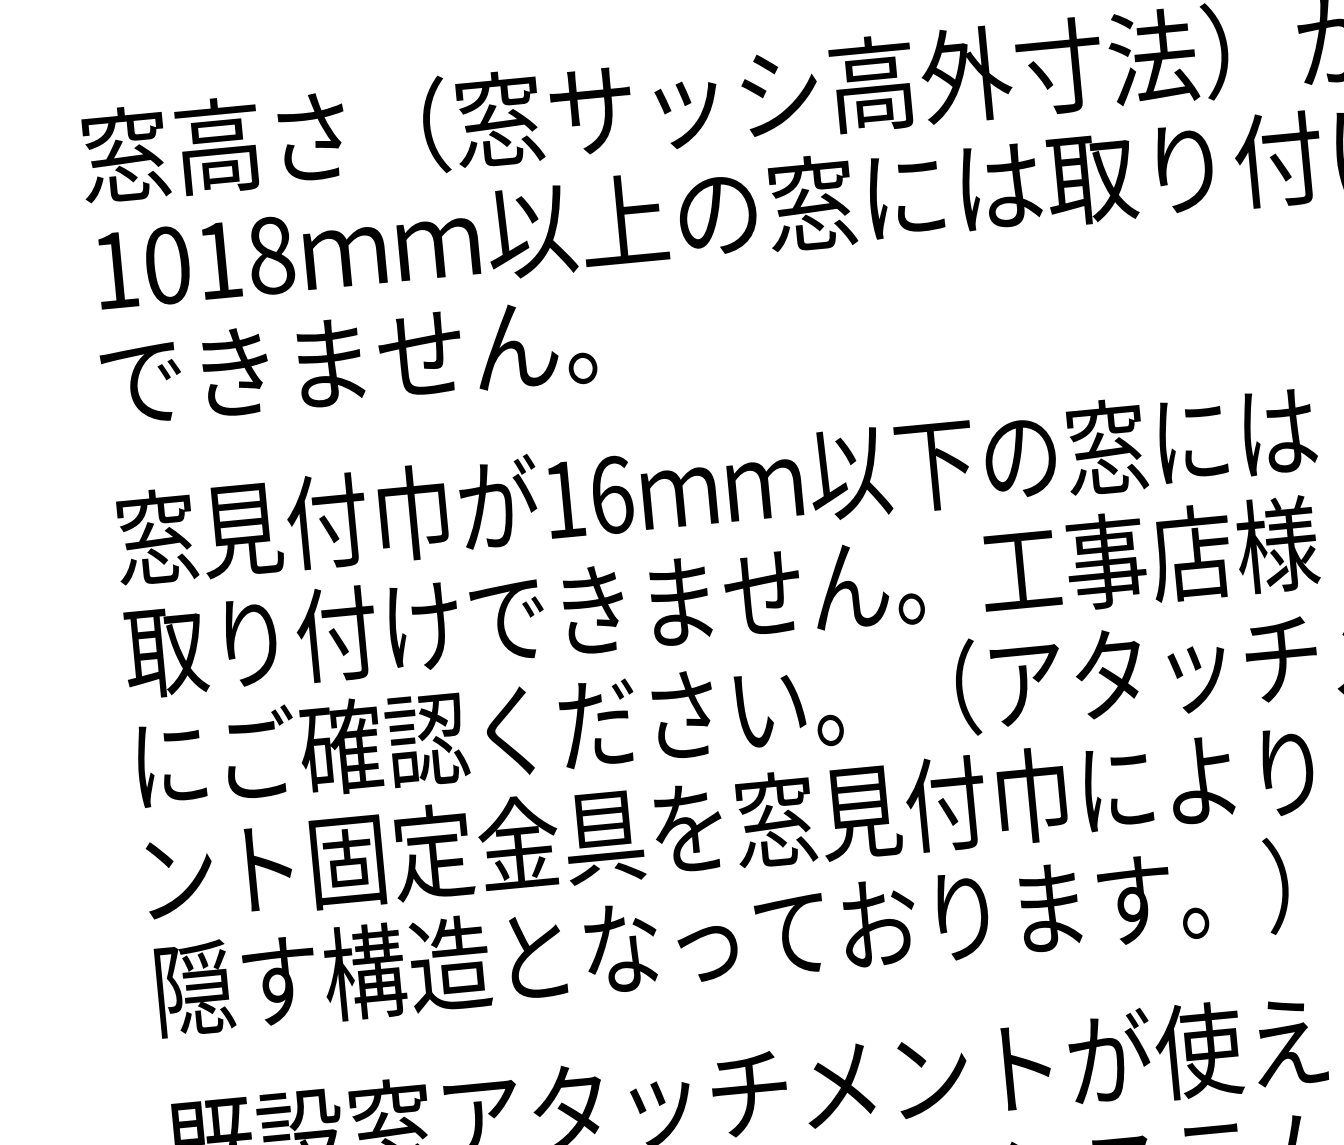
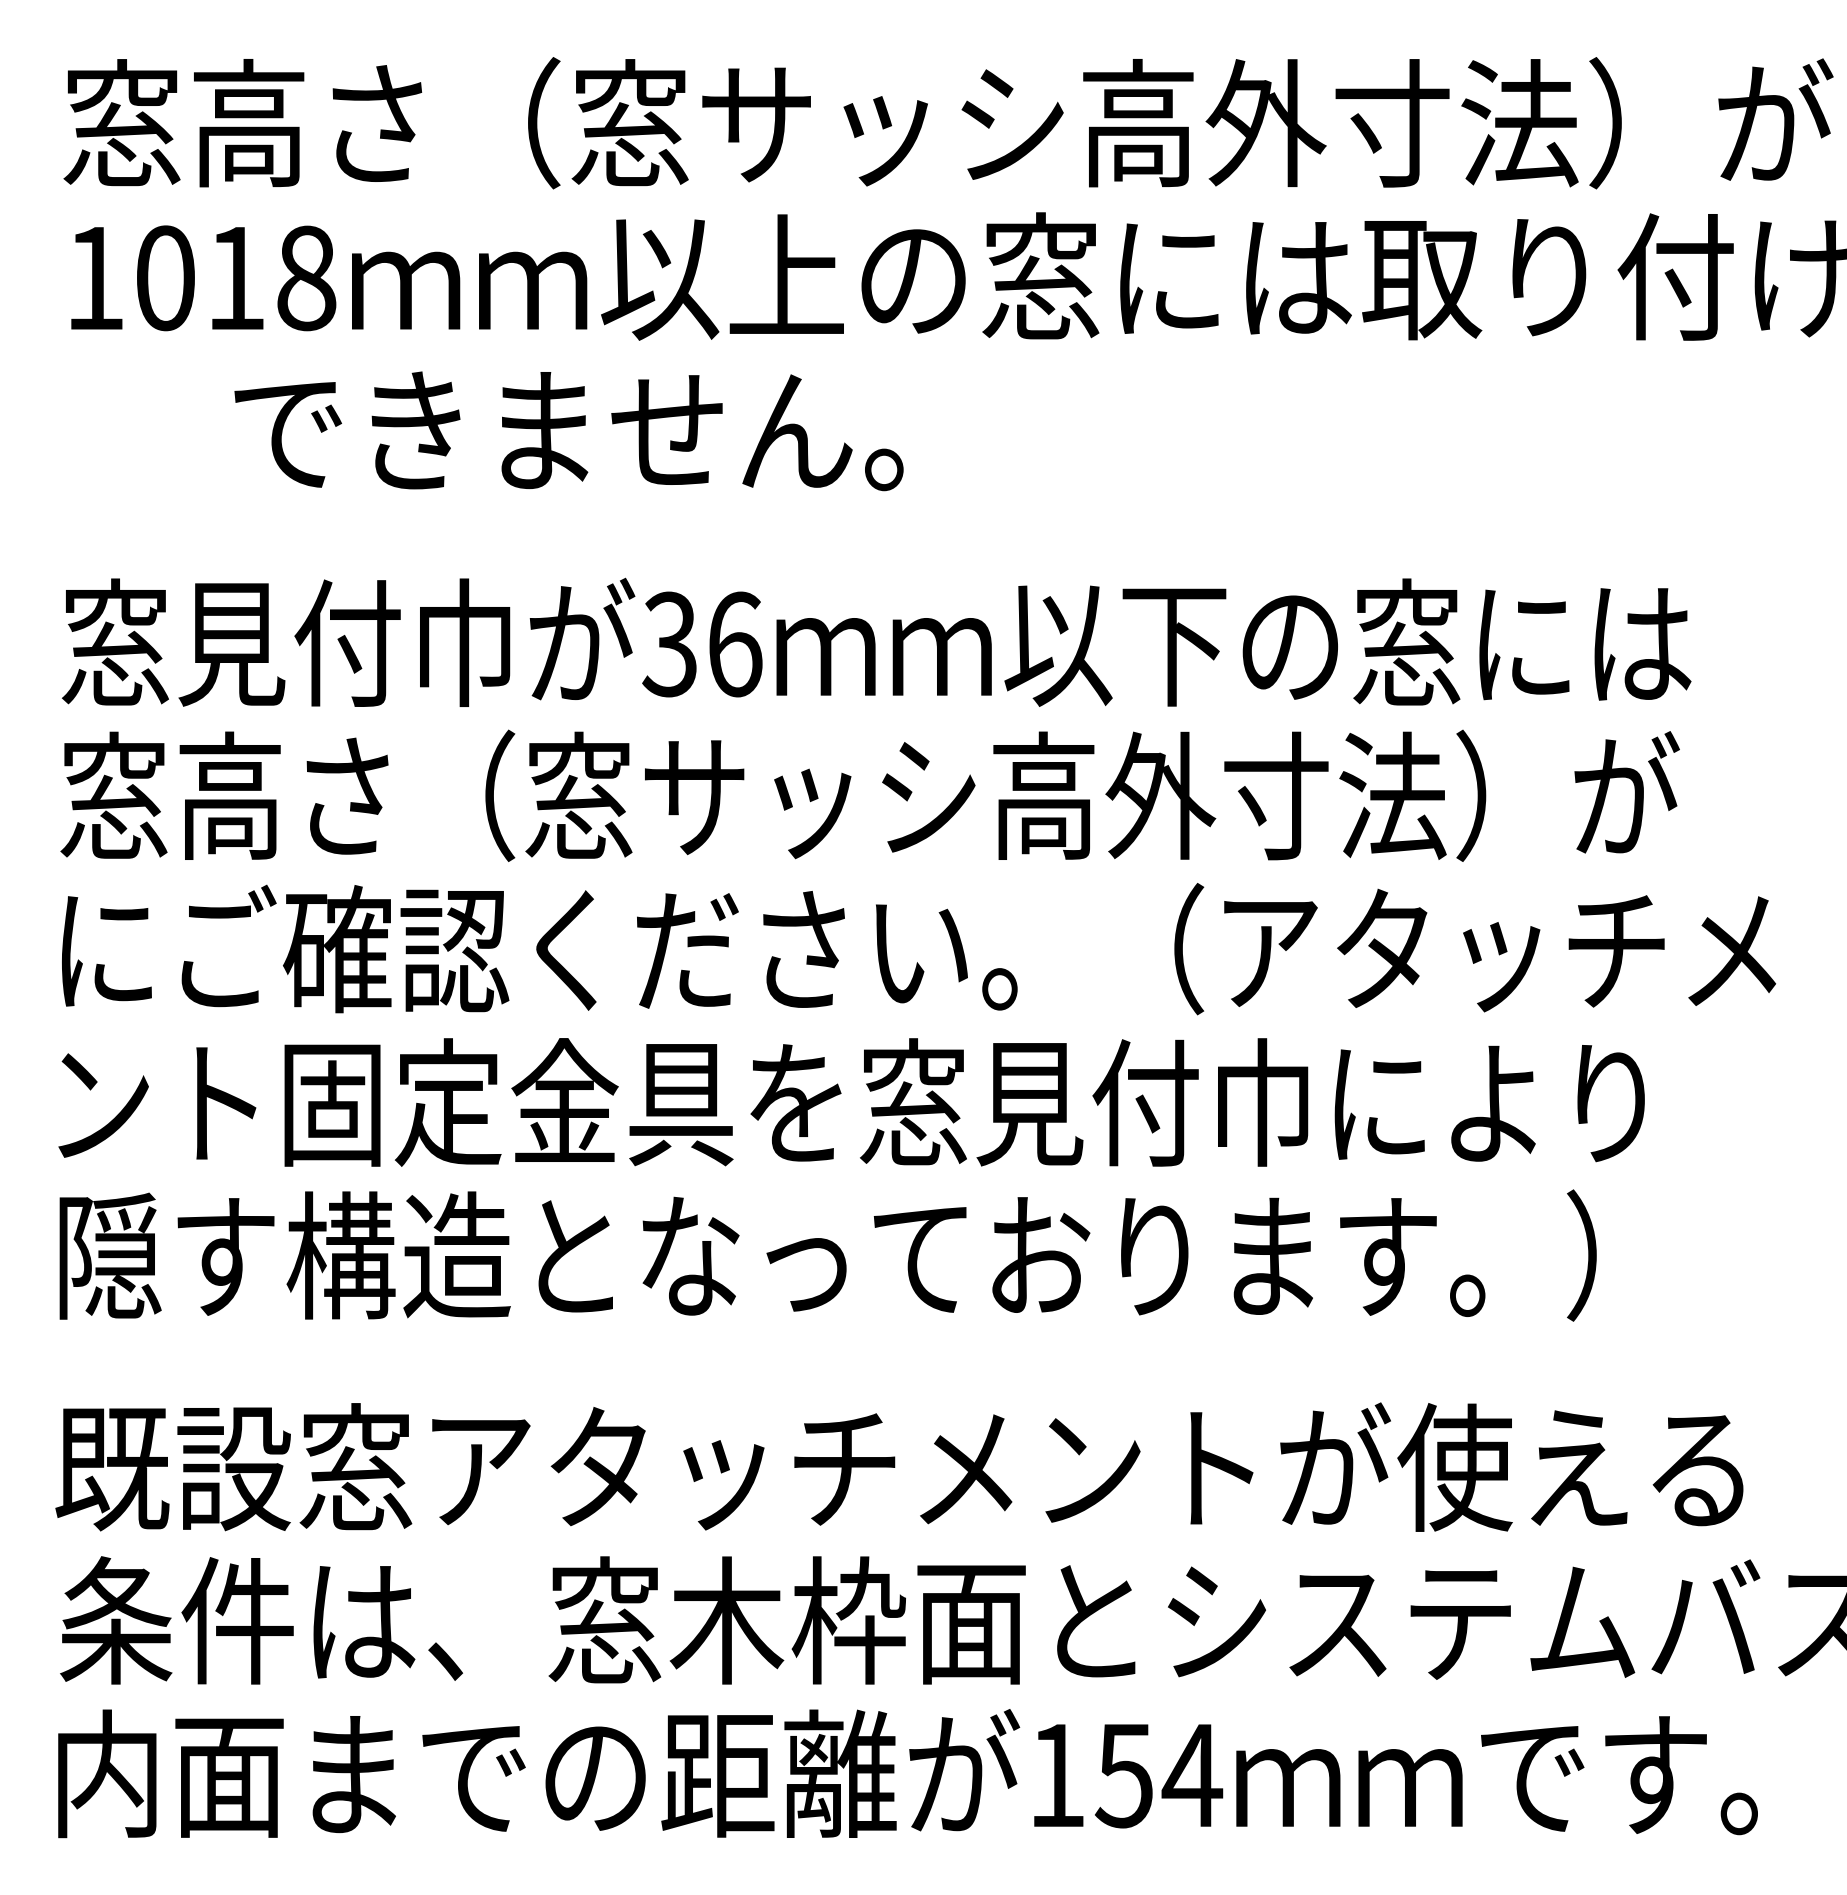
text: (348, 362) -> (568, 431), moved
text: (563, 499) -> (669, 644), 16 -> 36
text: (721, 596) -> (869, 795), 取り付けできません。工事店様 -> 窓高さ（窓サッシ高外寸法）が

